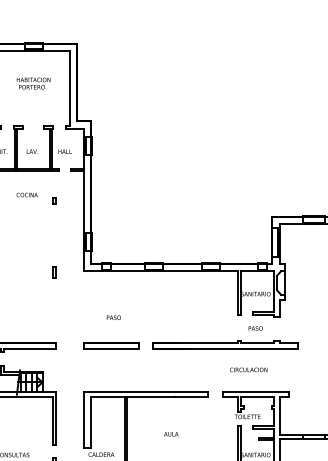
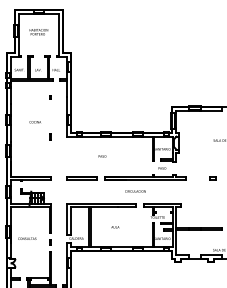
text: (25, 195) -> (34, 122), moved
text: (113, 317) -> (102, 156), moved
text: (248, 369) -> (135, 191), moved

